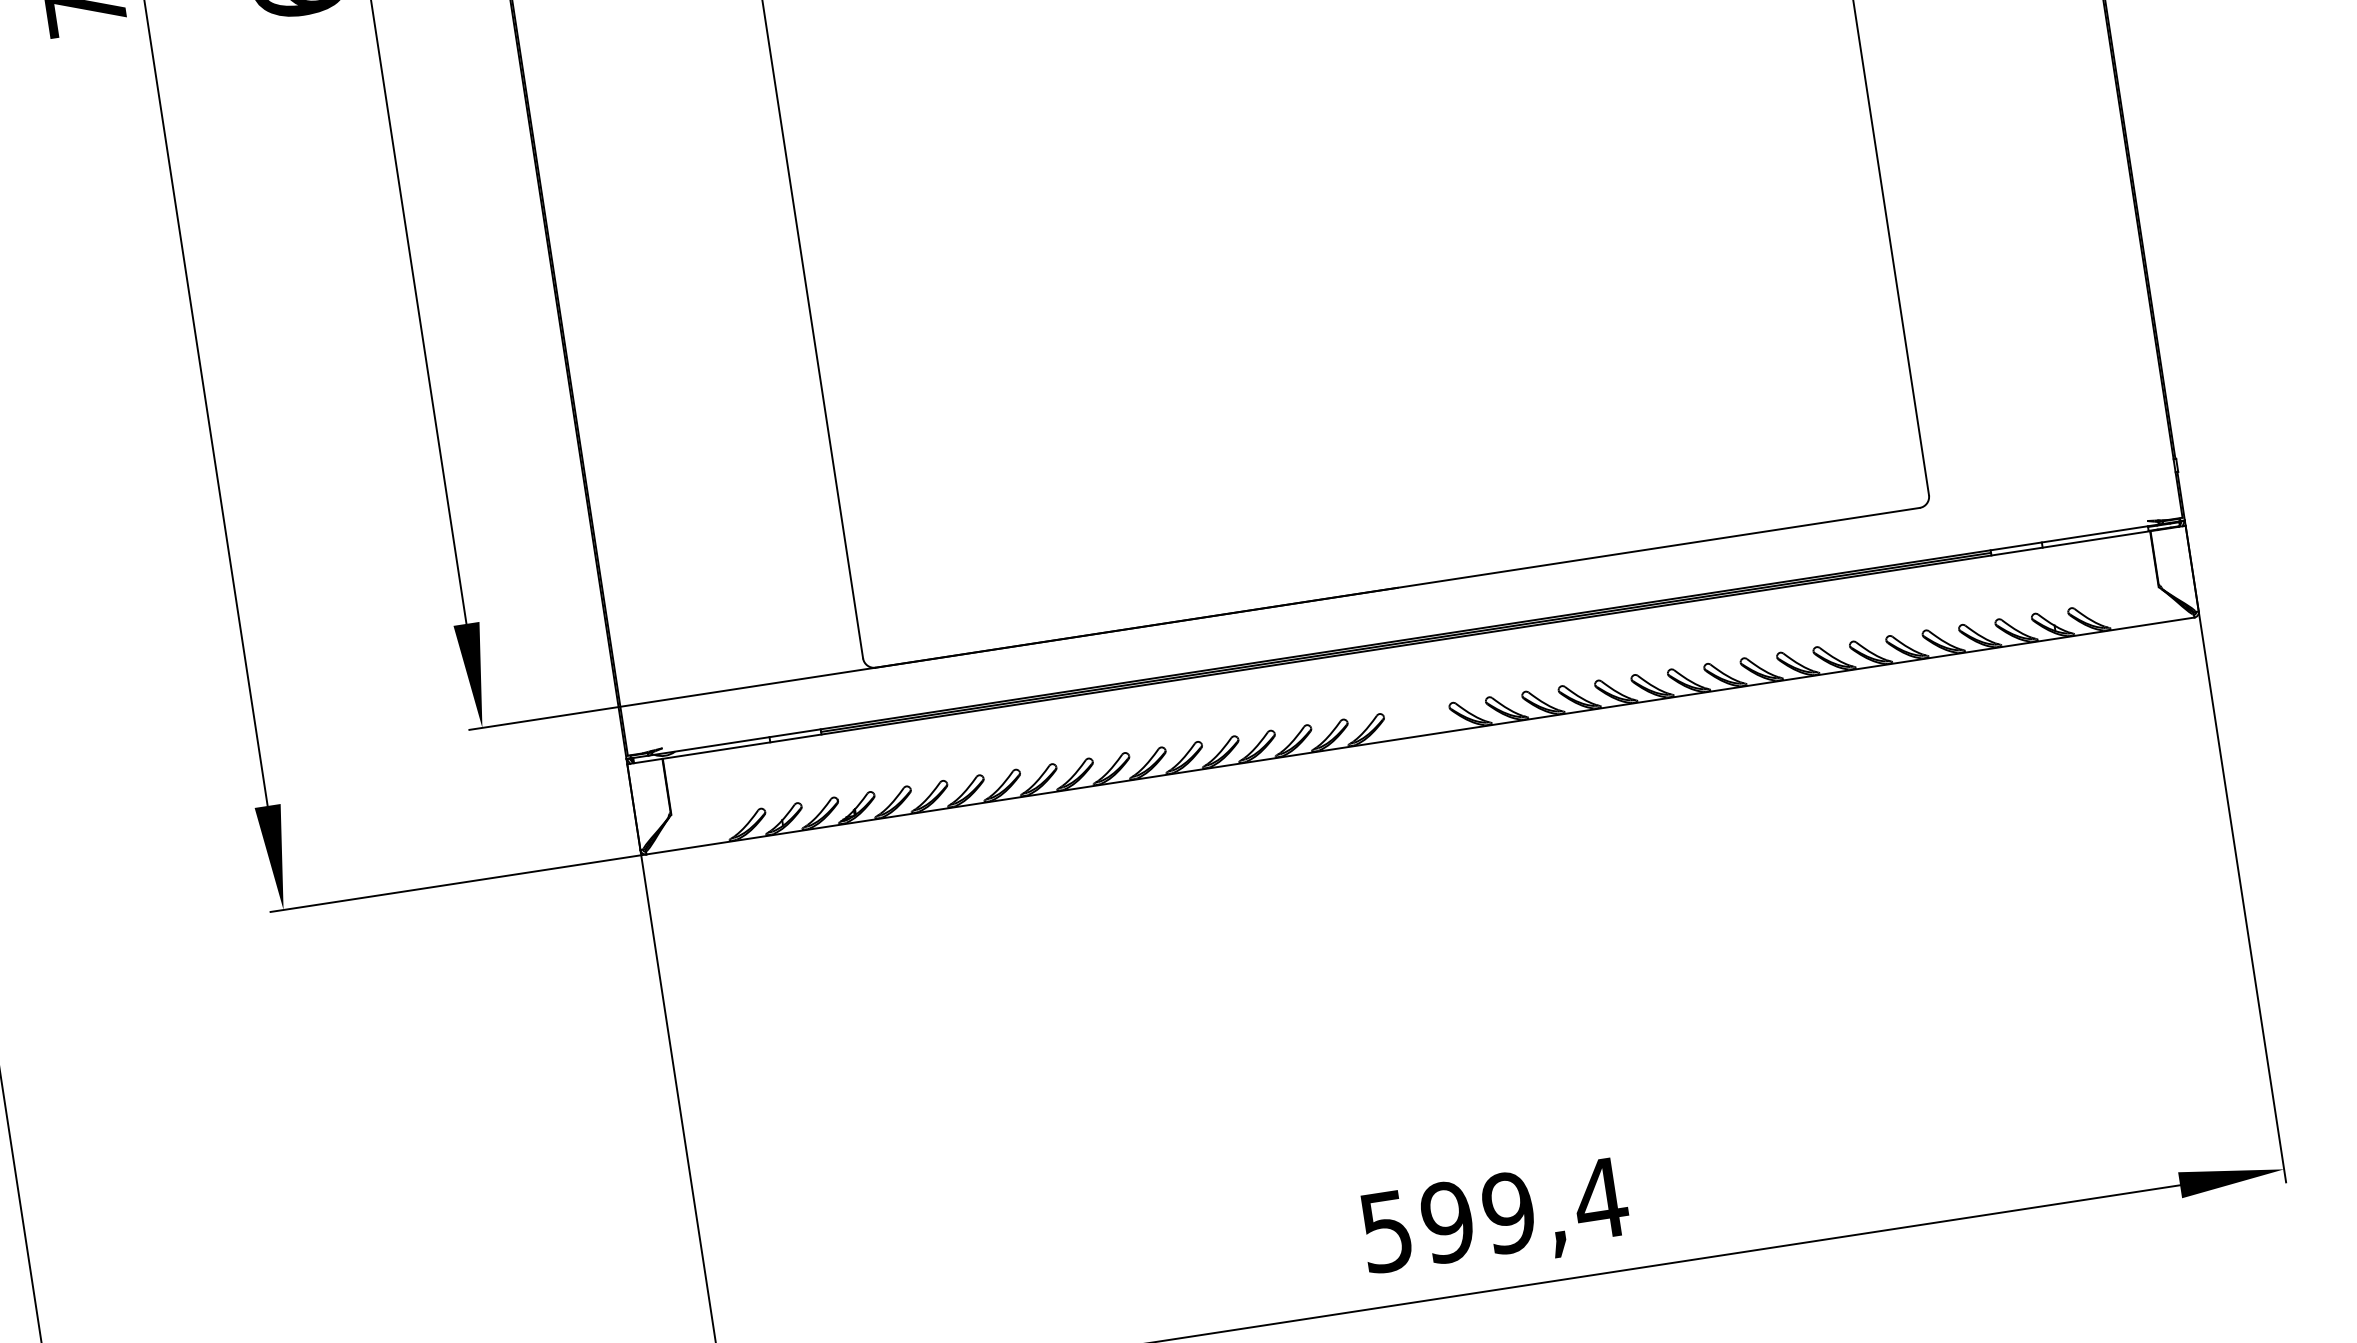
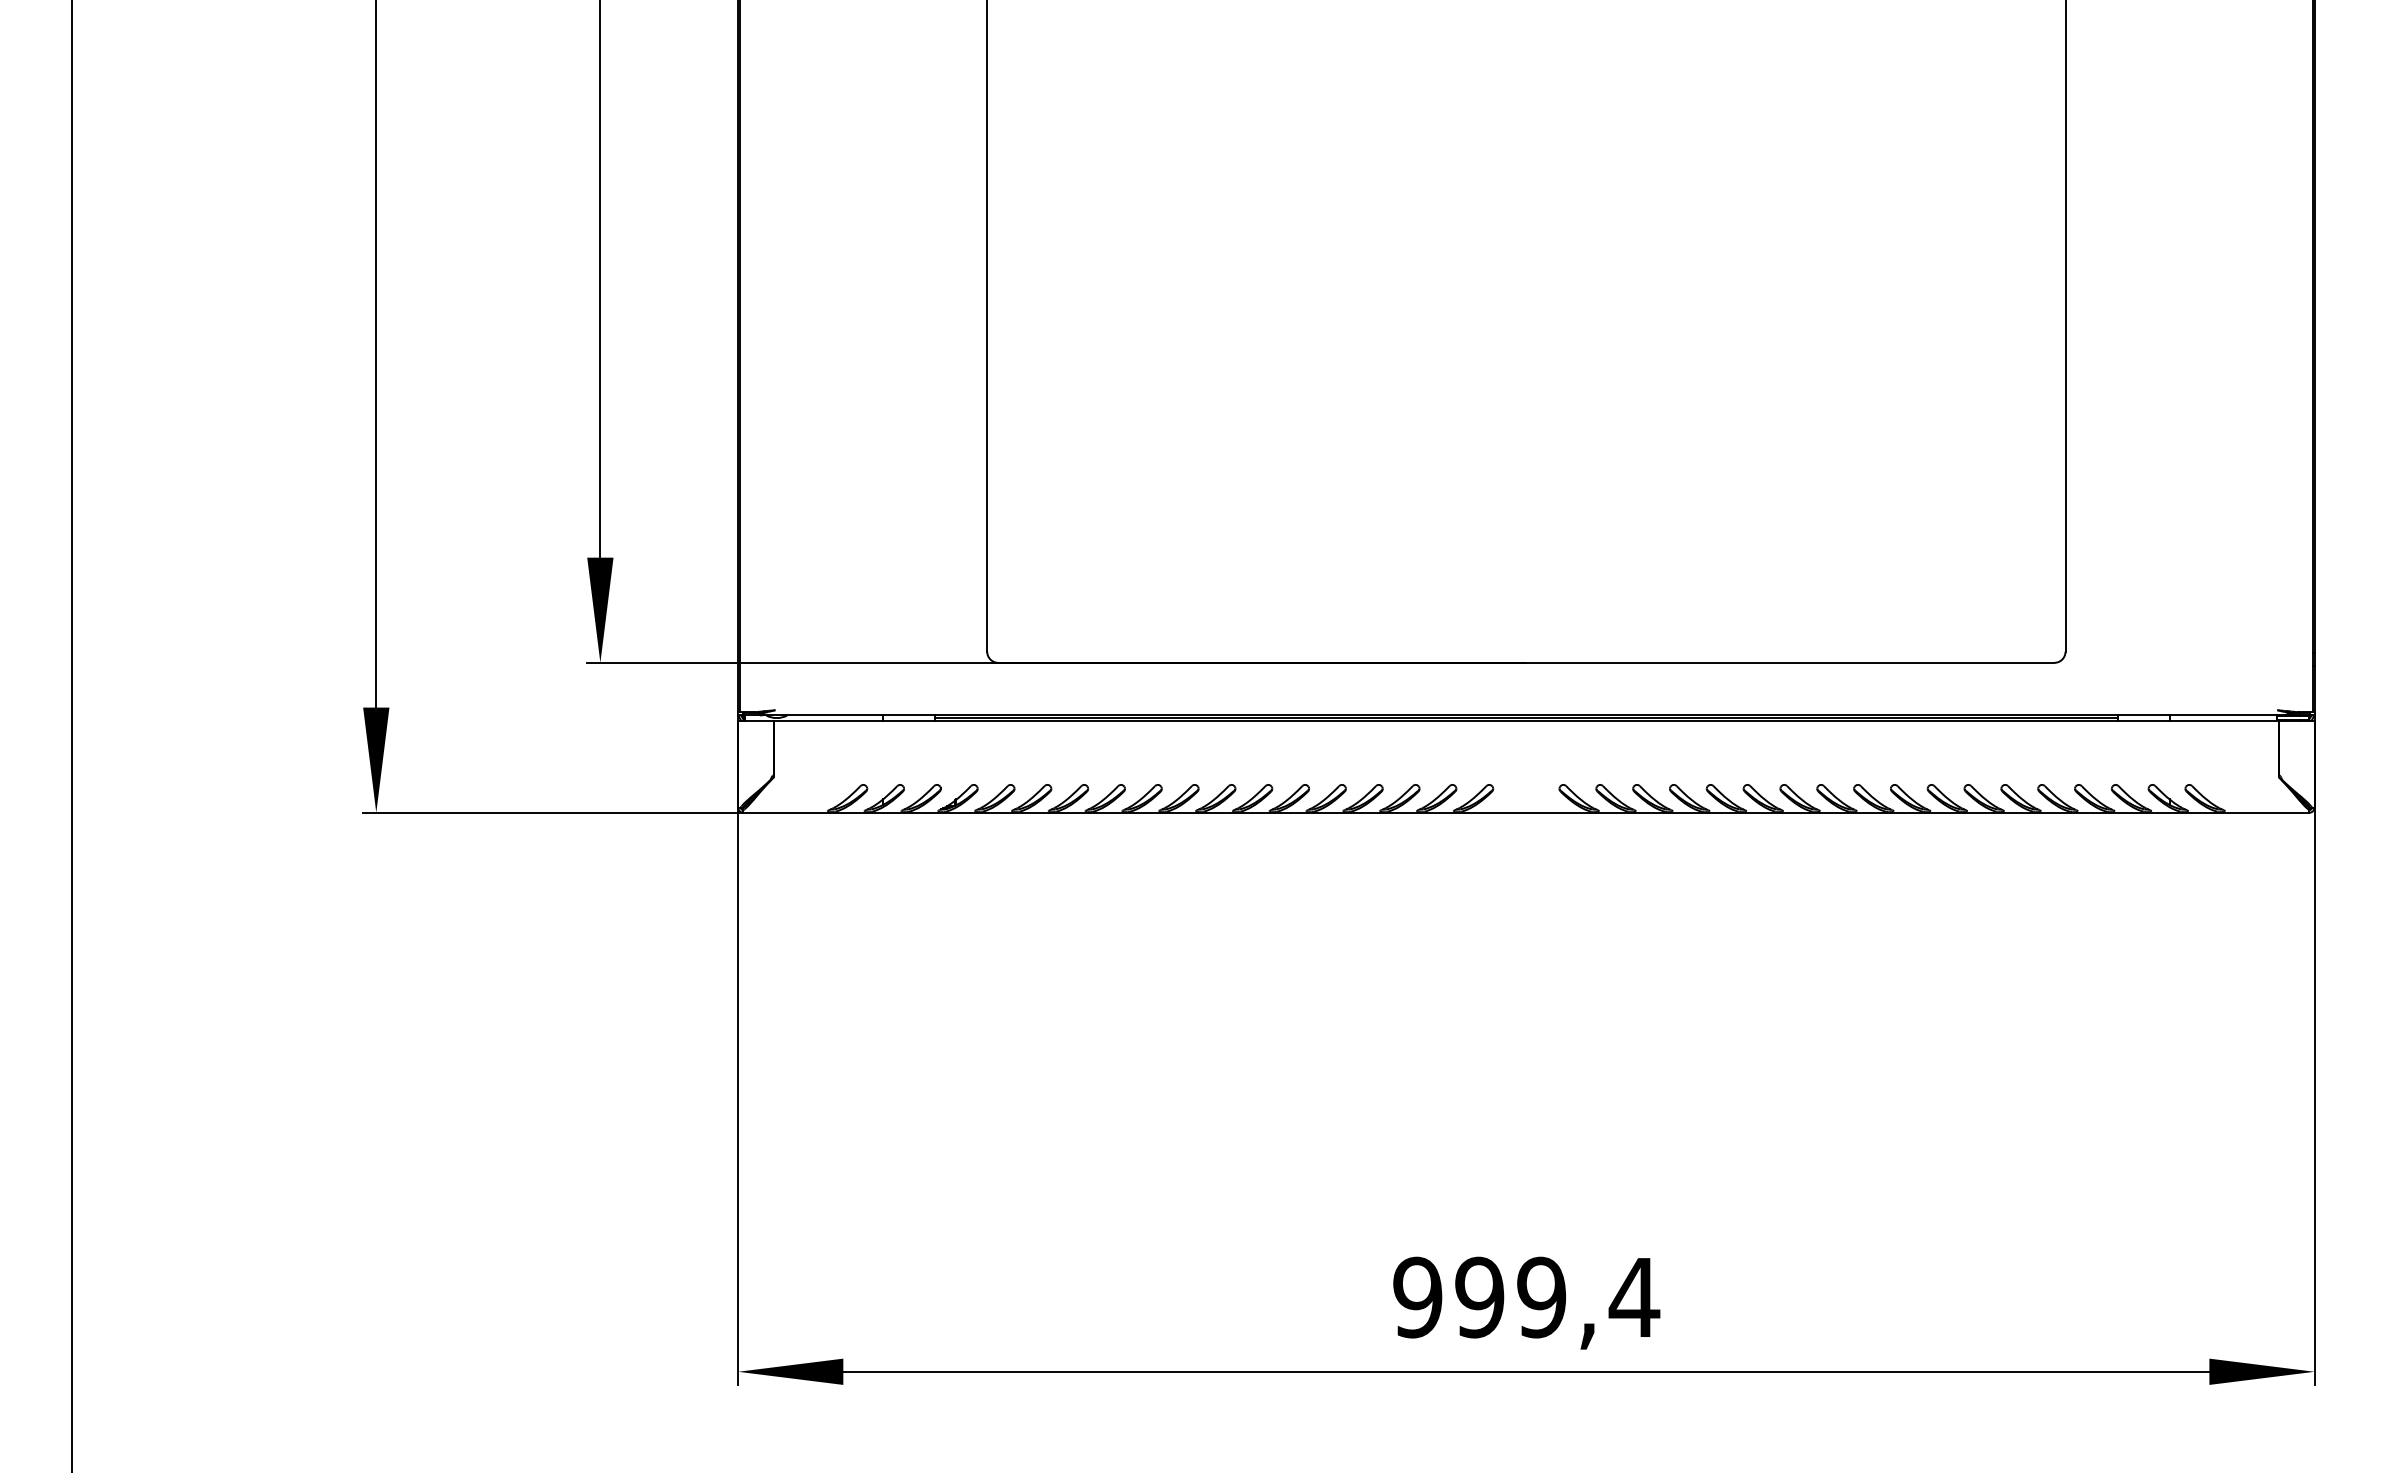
text: (1386, 1231) -> (1417, 1297), 599,4 -> 999,4

